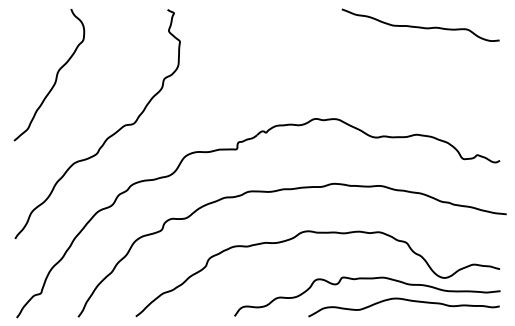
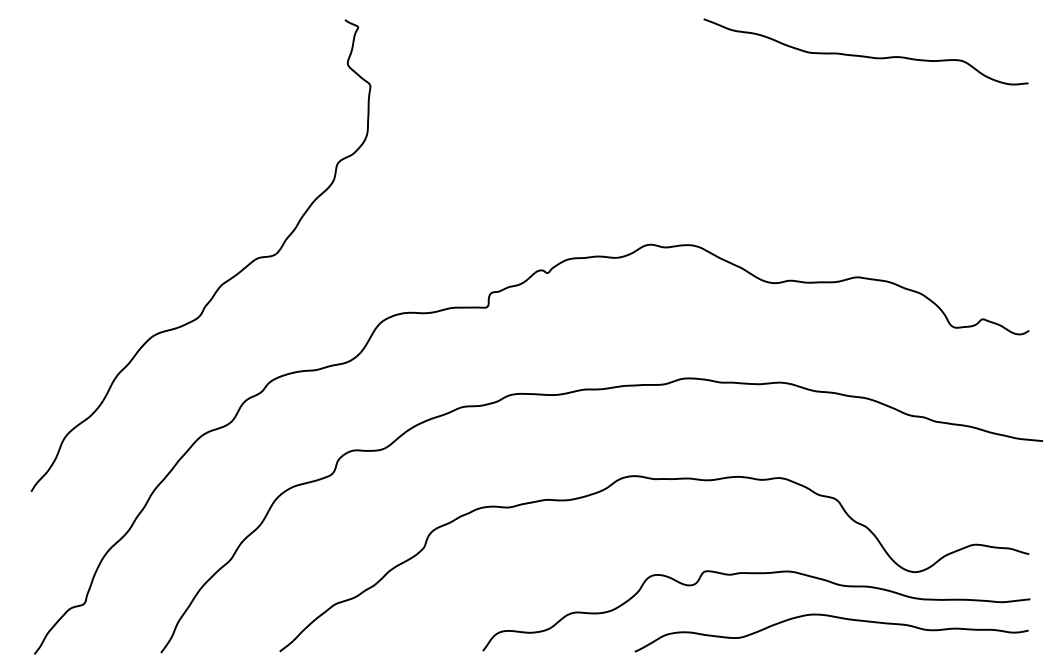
curve: (55, 76) -> (114, 157), removed

